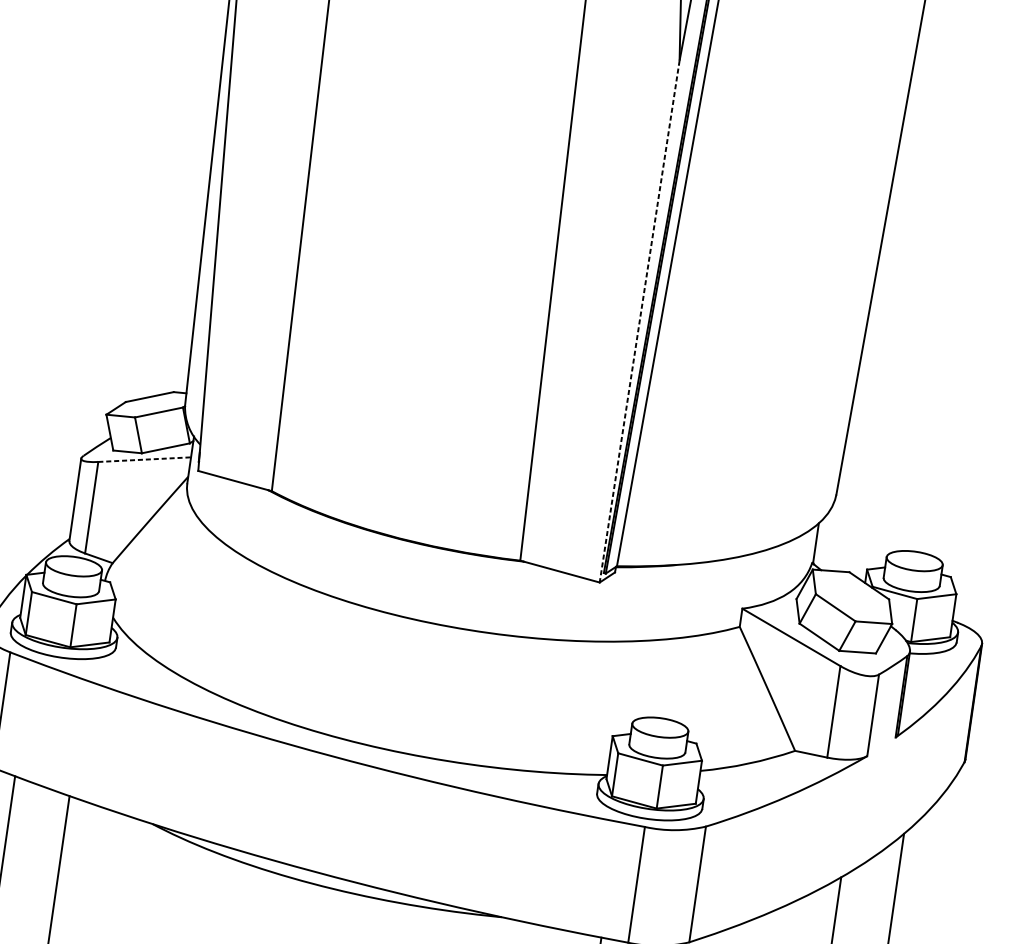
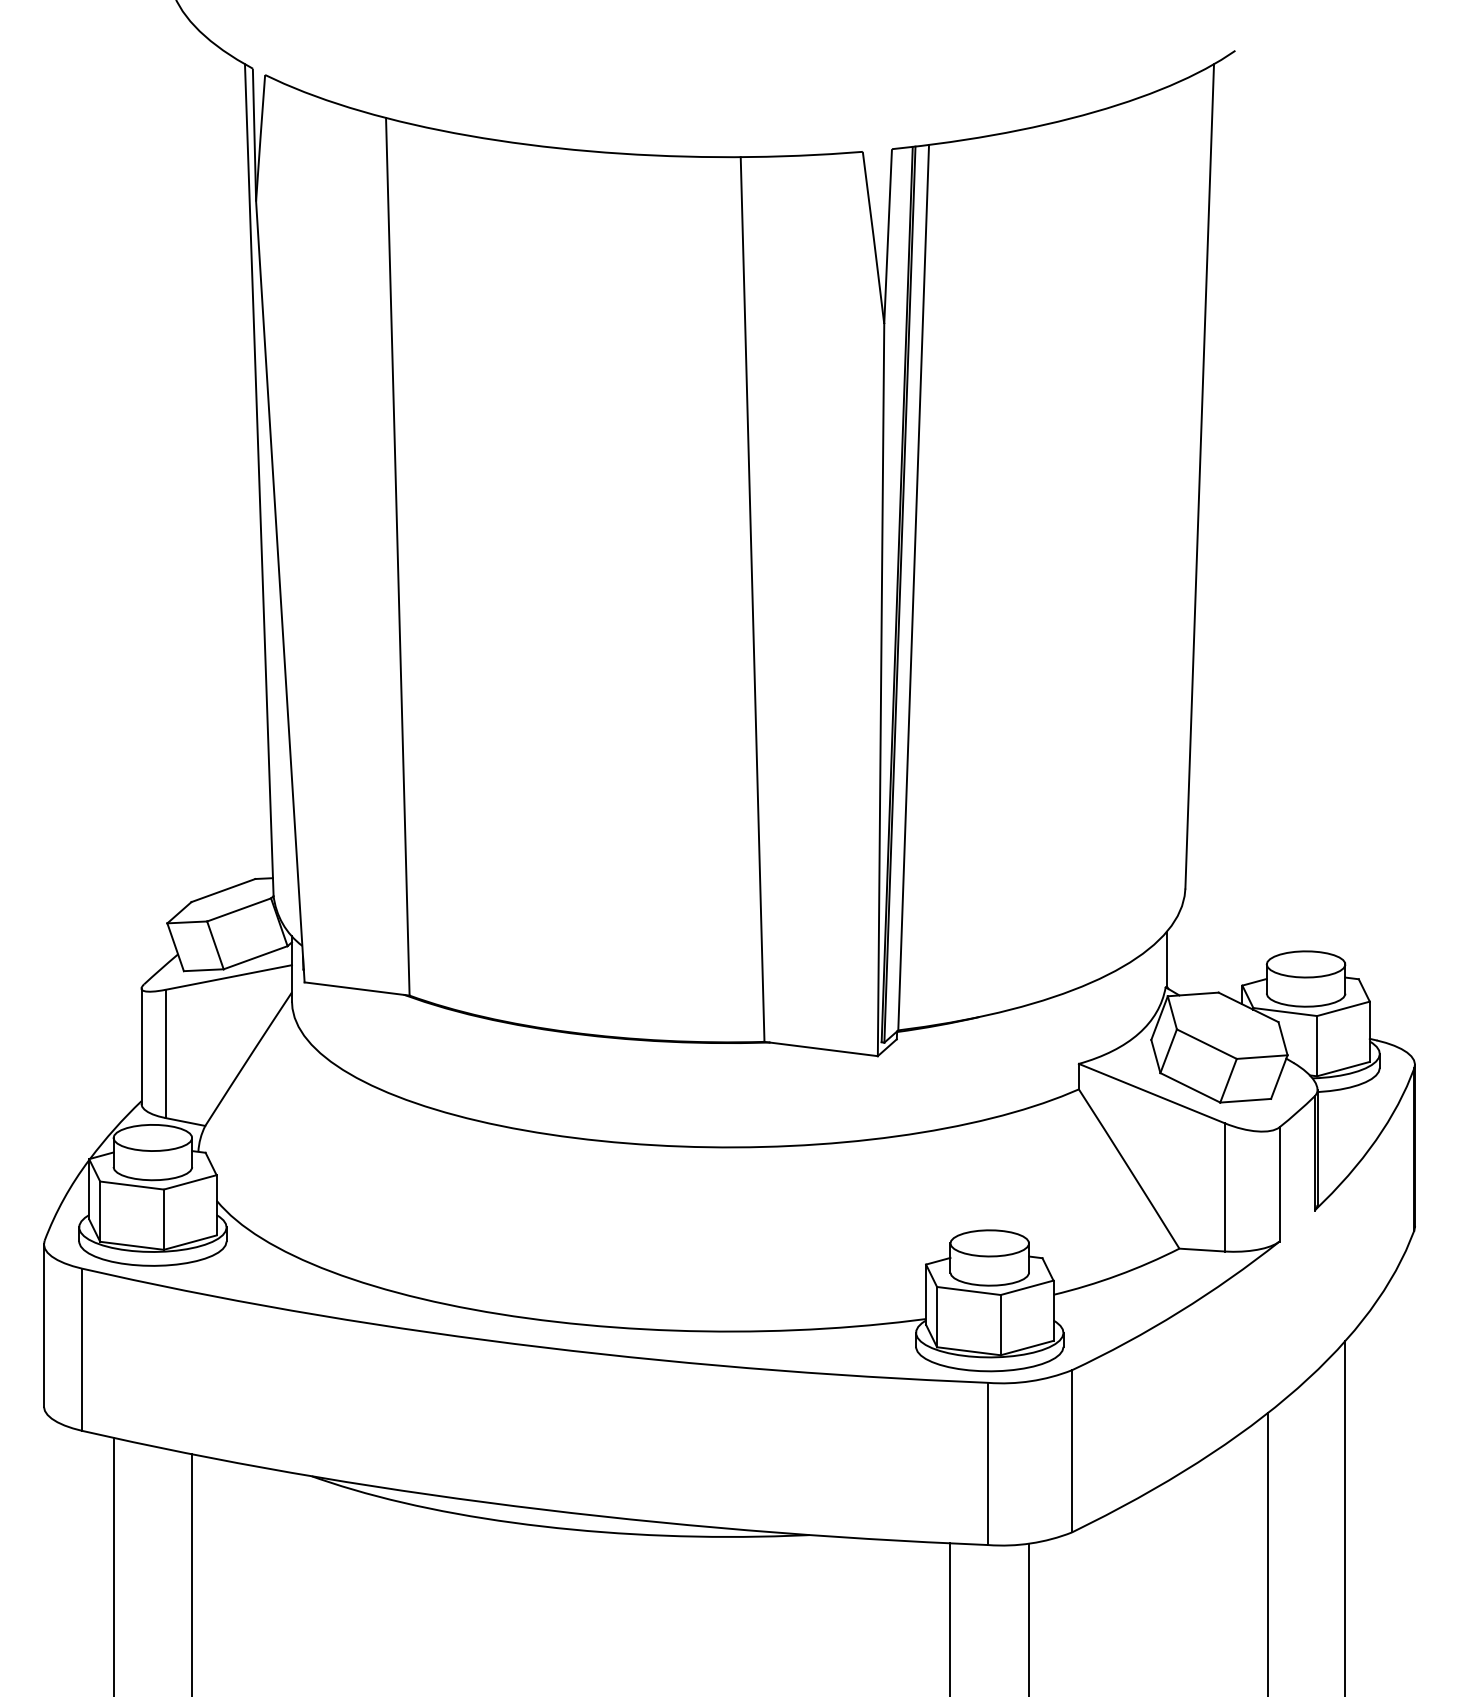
line: (639, 321) -> (881, 690), dashed -> solid
line: (145, 459) -> (229, 977), dashed -> solid

